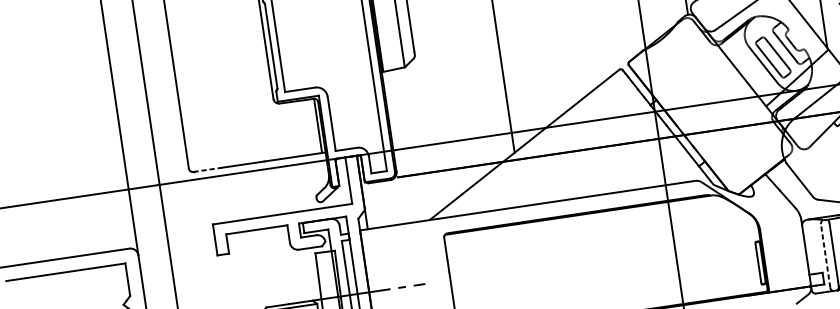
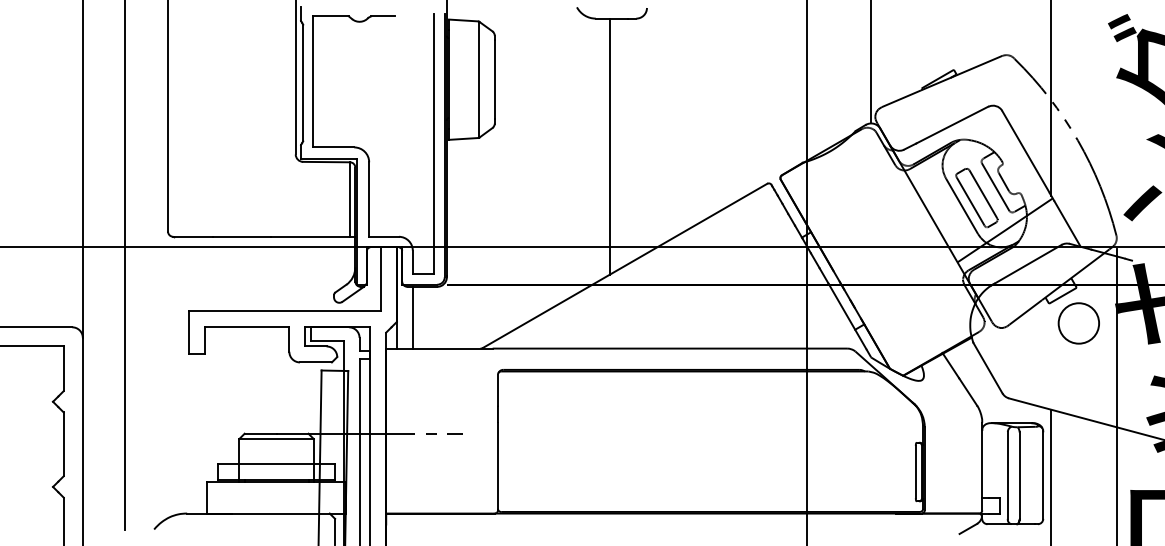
line: (207, 169) -> (193, 236), dashed -> solid
line: (375, 204) -> (412, 317), added
line: (825, 255) -> (1007, 475), dashed -> solid

